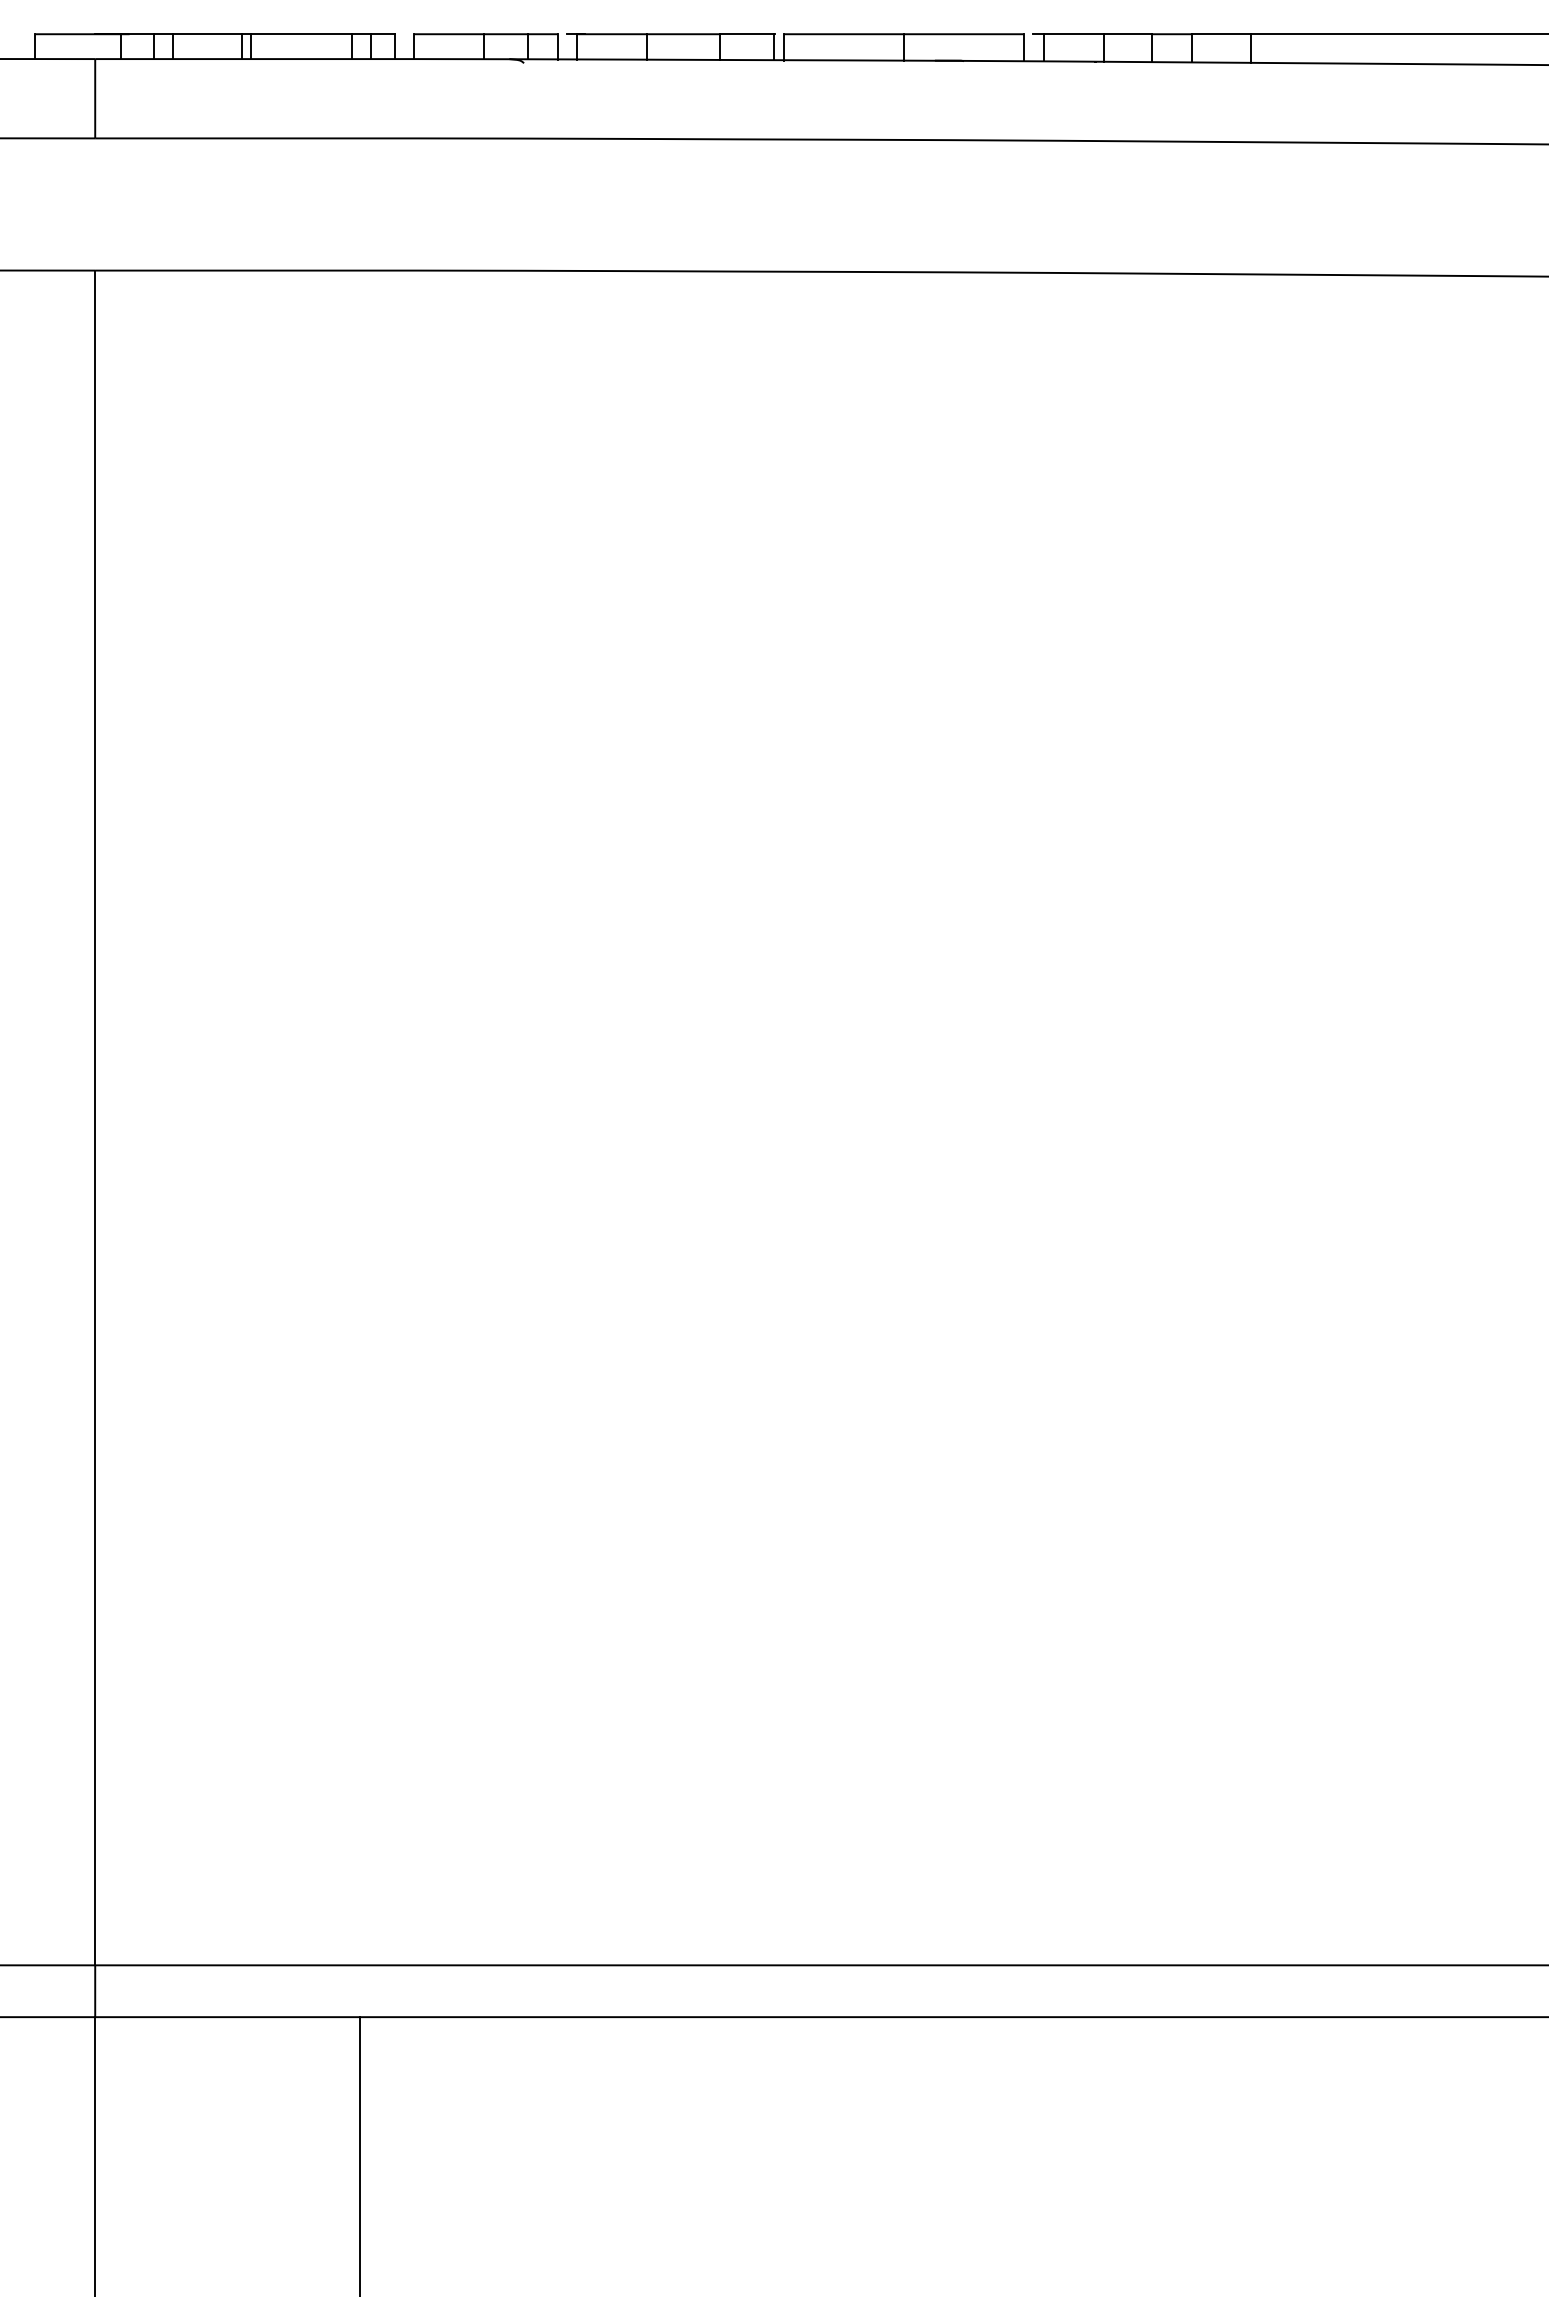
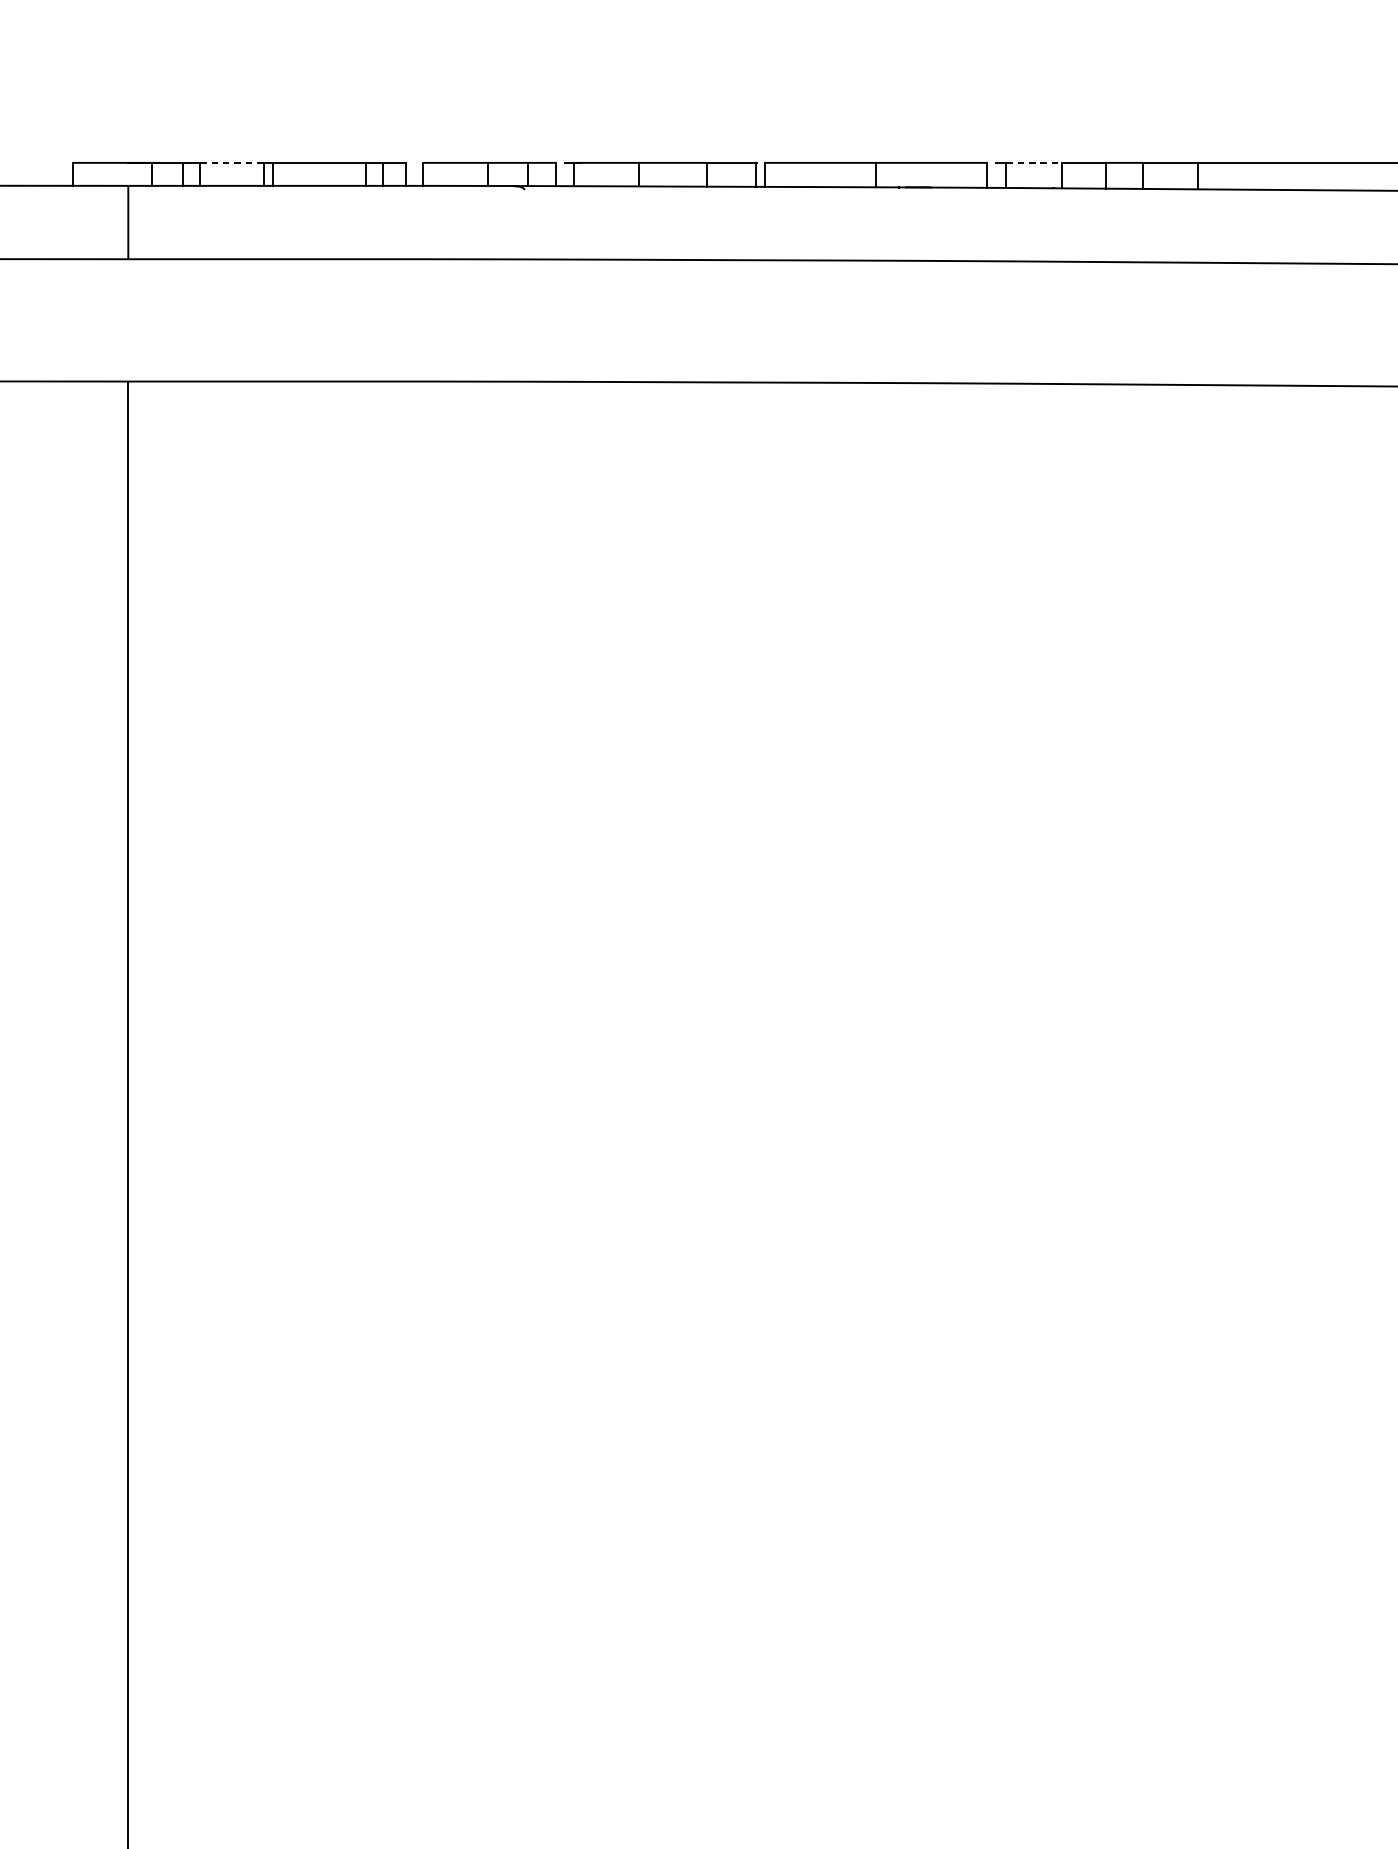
line: (207, 34) -> (232, 163), solid -> dashed
line: (1074, 34) -> (1034, 163), solid -> dashed

